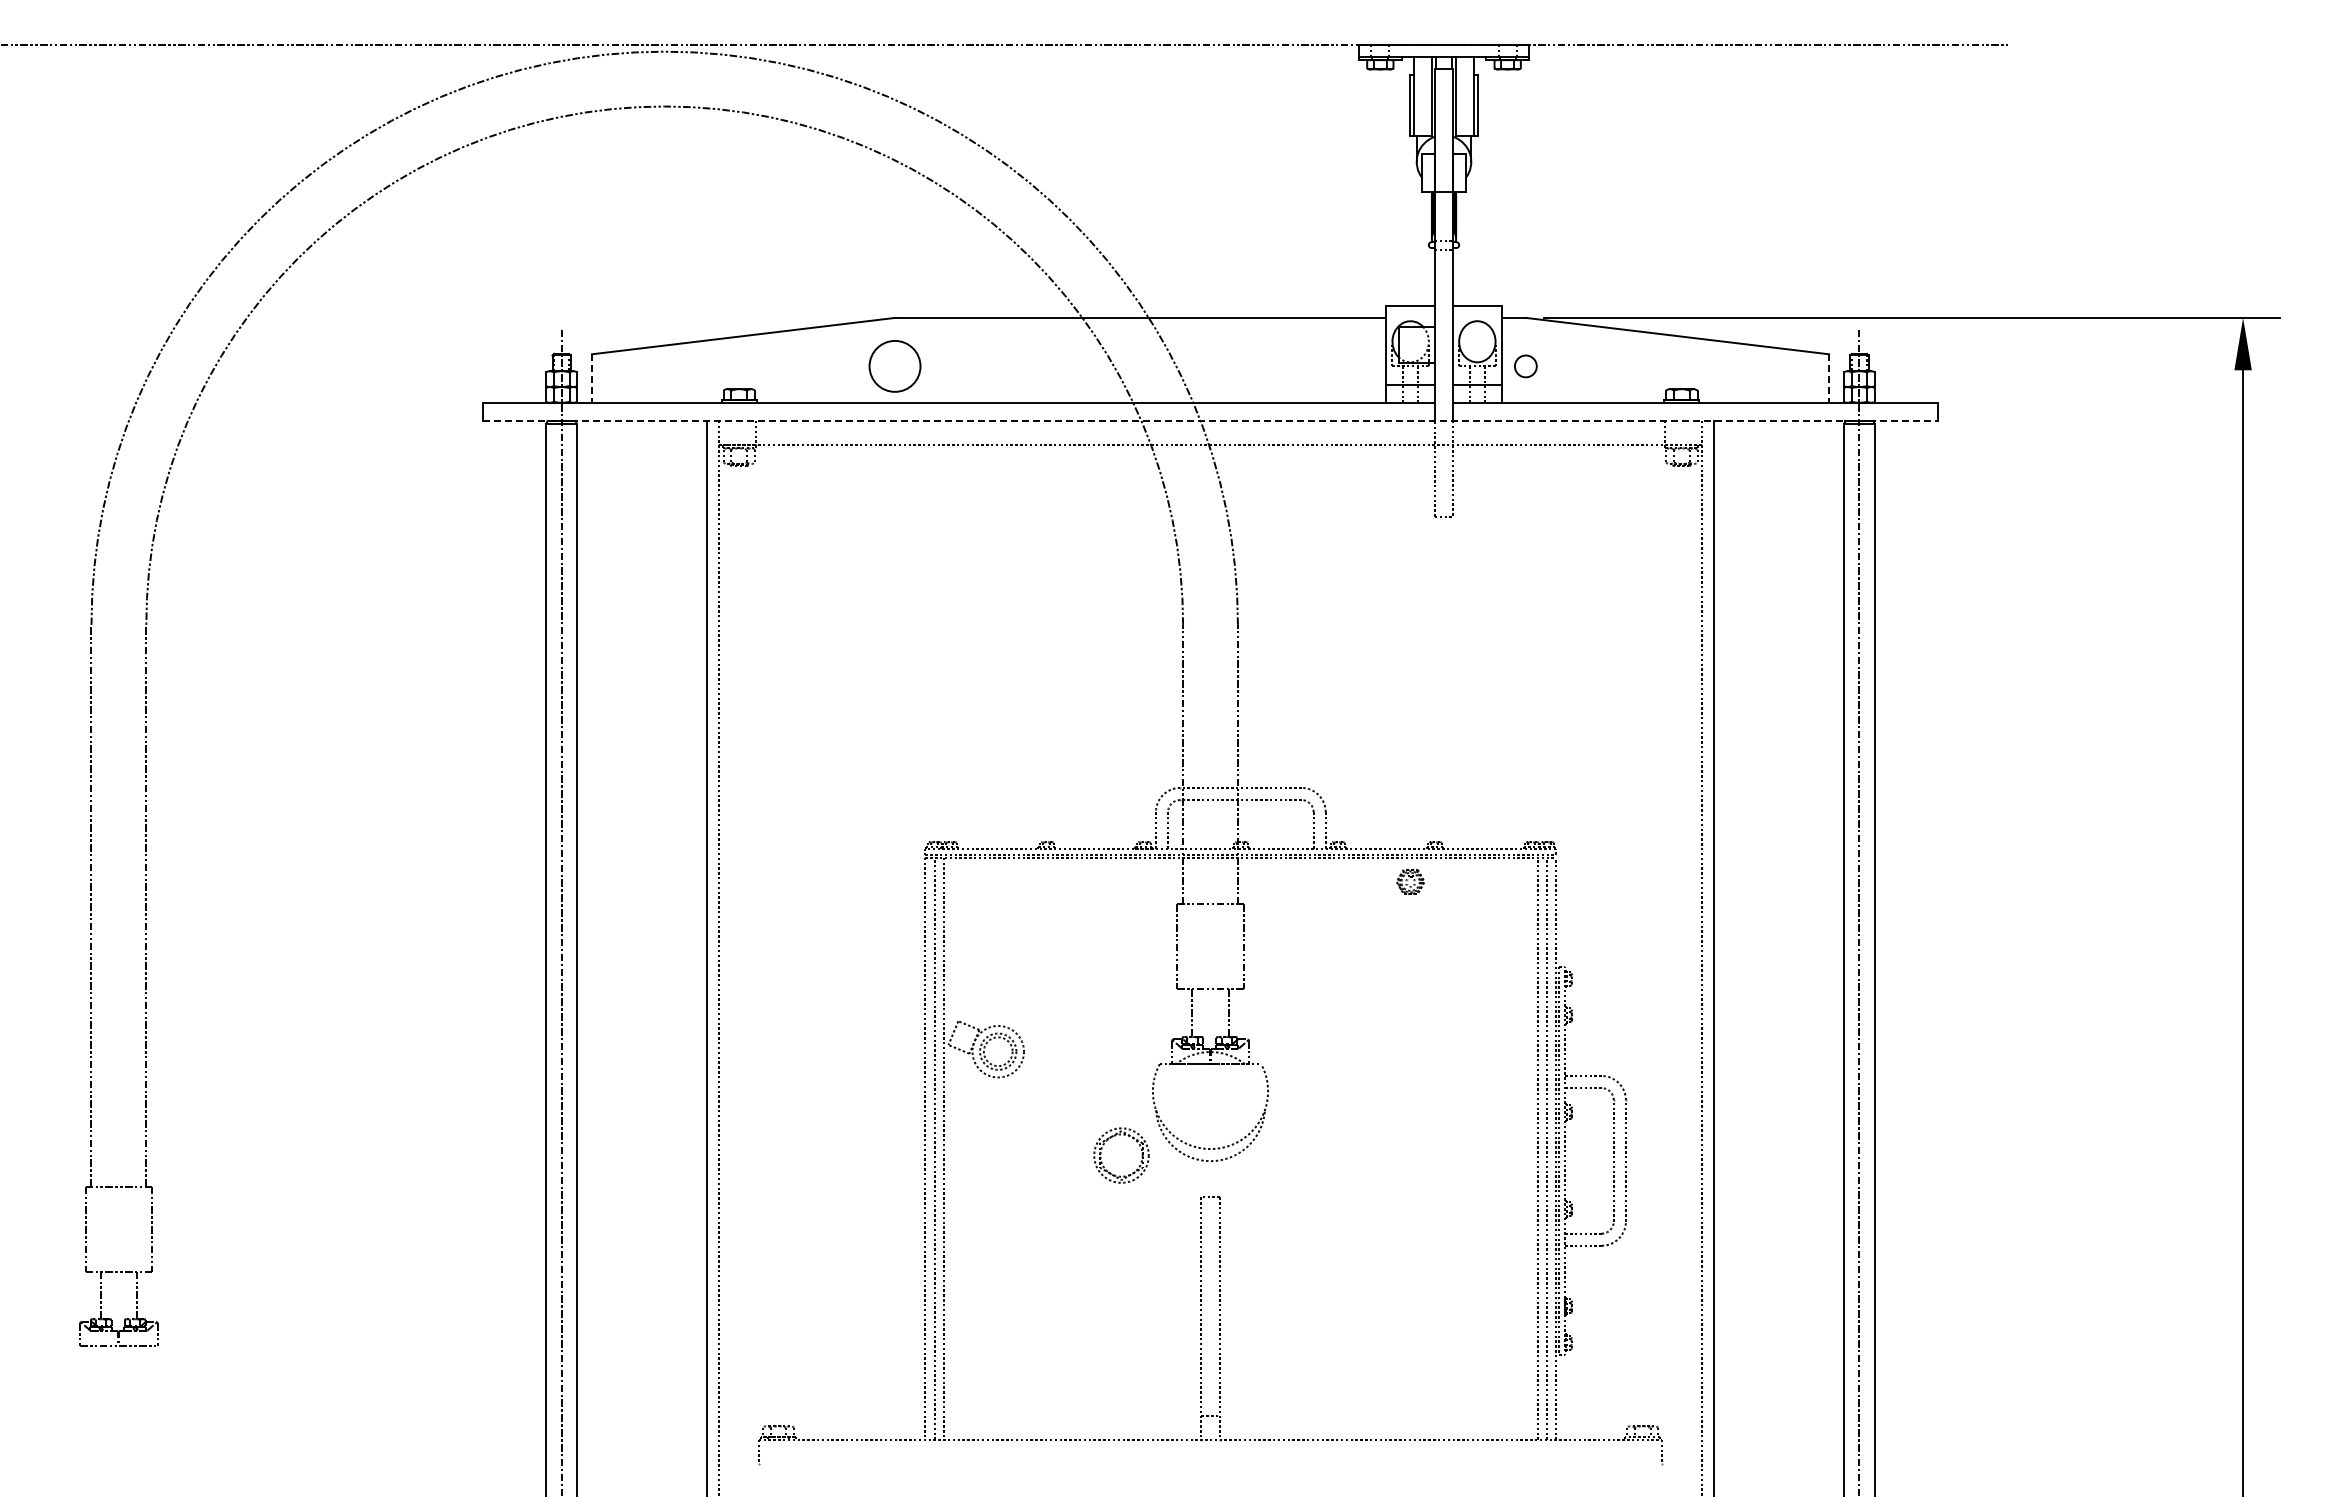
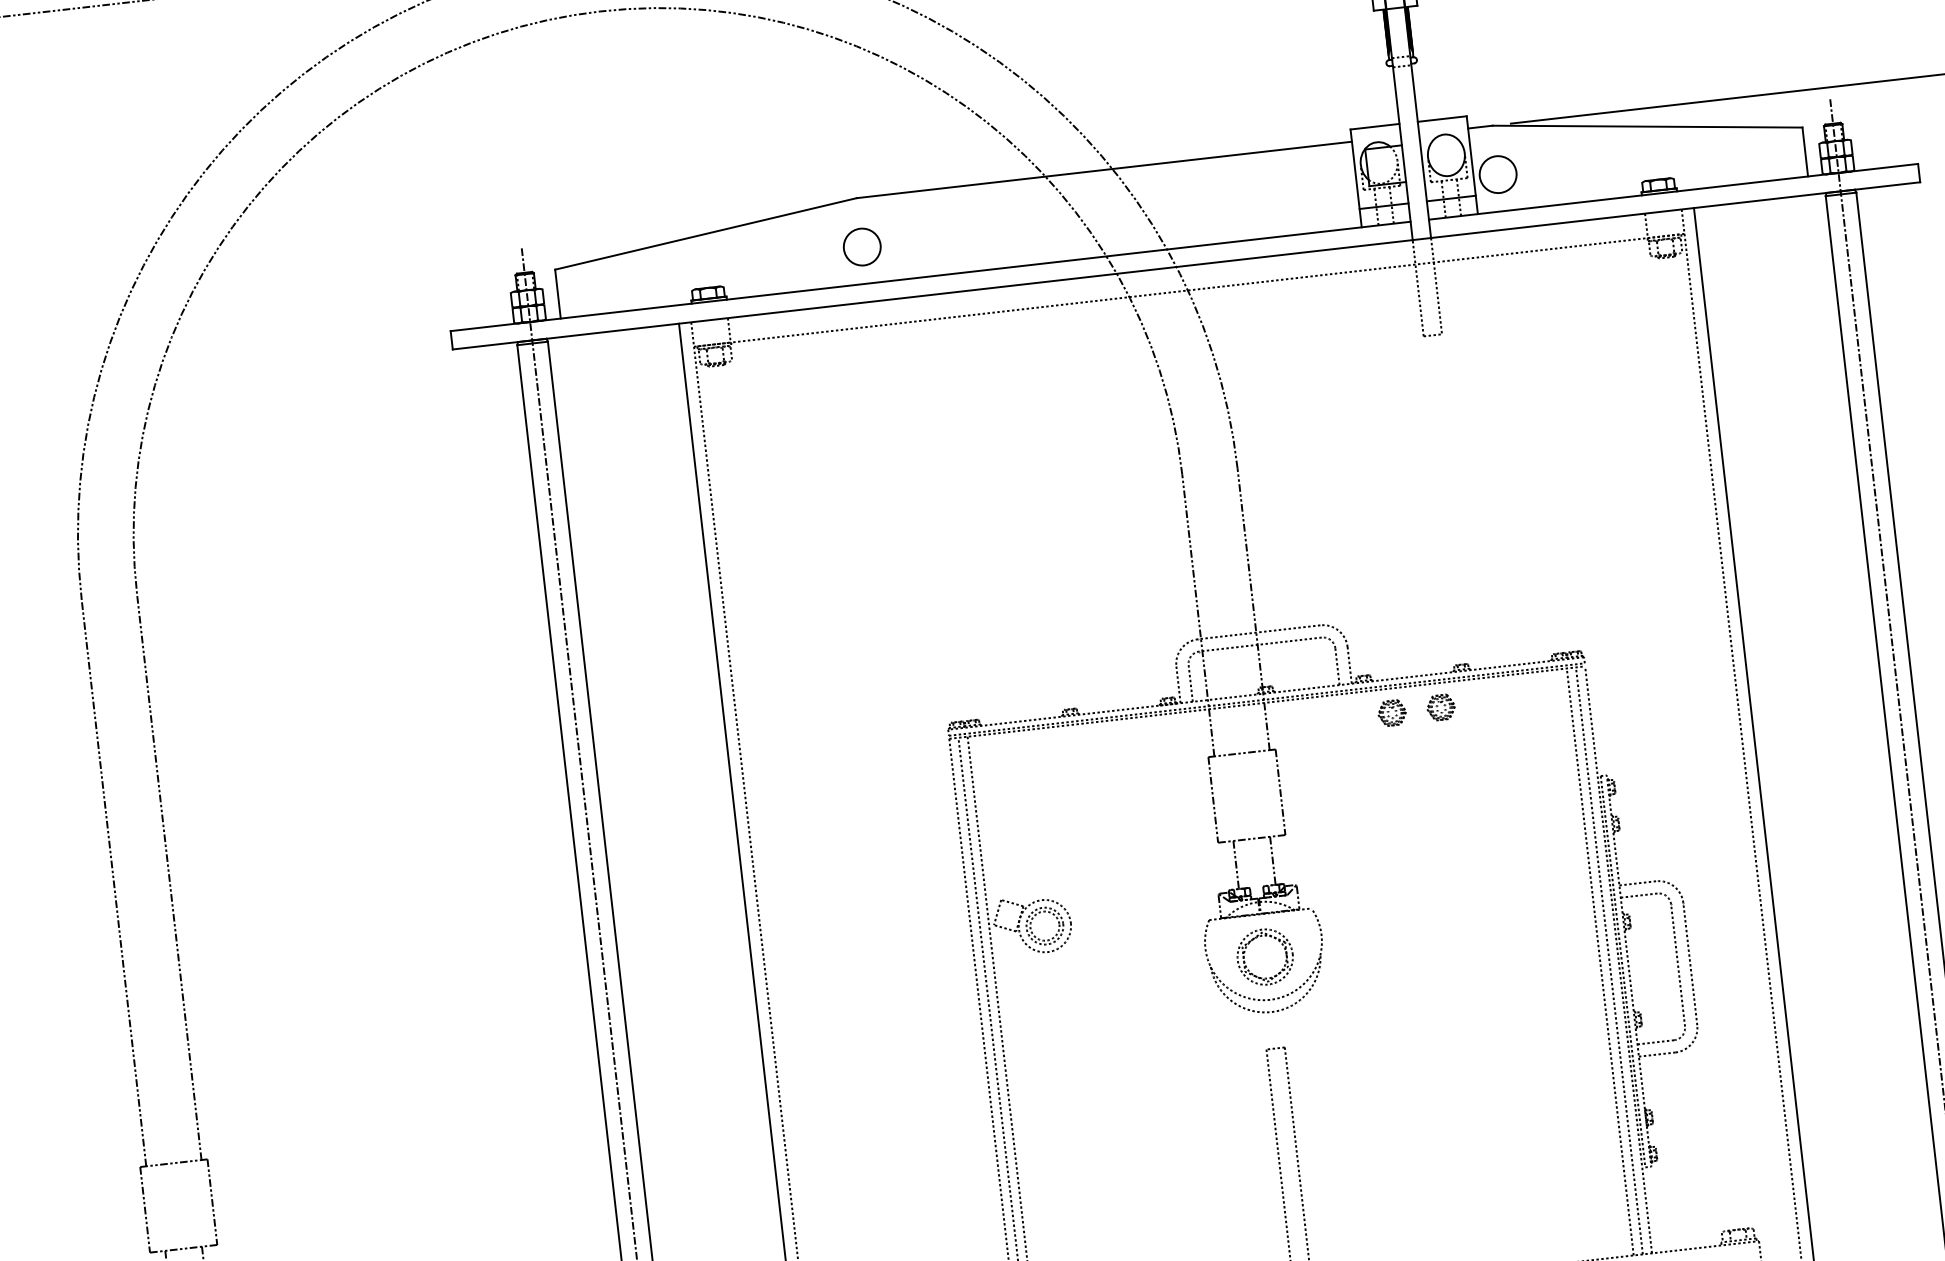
circle: (895, 366) -> (862, 247), size x0.71
circle: (1525, 366) -> (1497, 174), size x1.67
line: (591, 379) -> (557, 295), dashed -> solid
line: (1829, 379) -> (1805, 152), dashed -> solid
line: (1210, 421) -> (1186, 266), dashed -> solid
part: (1361, 881) -> (1391, 712), added
part: (1107, 1141) -> (1249, 944), moved

